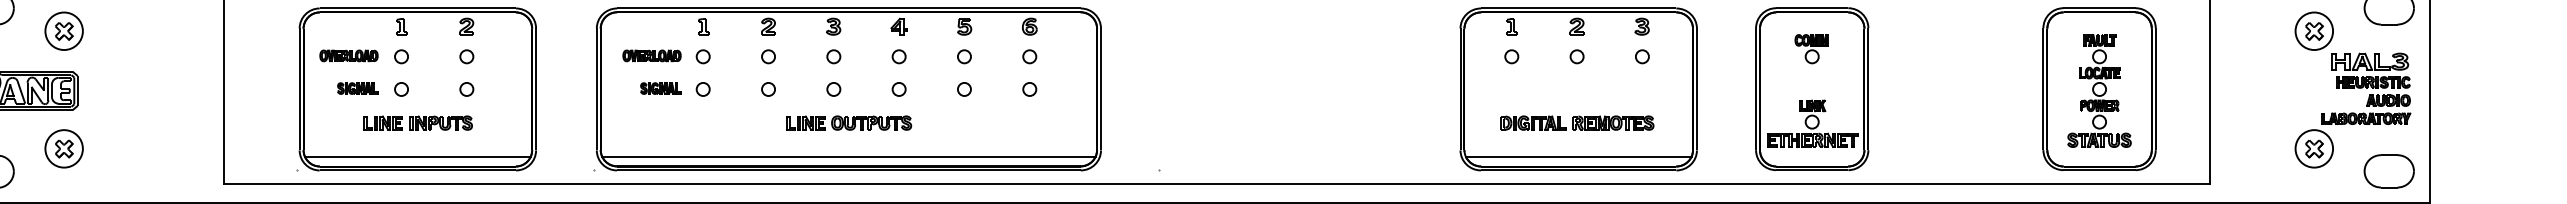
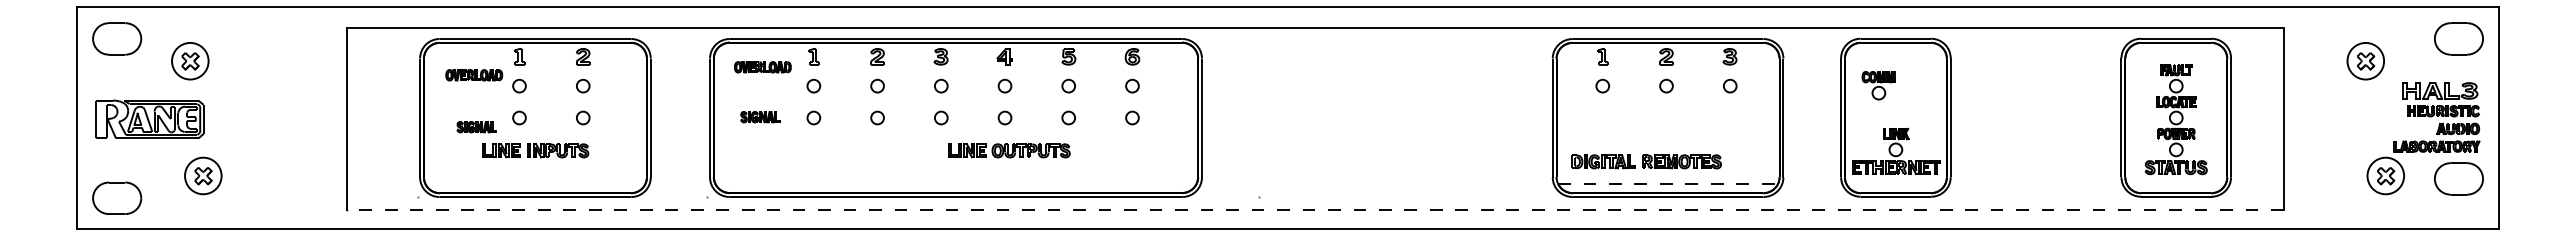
part: (2314, 31) -> (2365, 61), moved
part: (1811, 48) -> (1878, 85), moved
part: (349, 56) -> (474, 75), moved
part: (651, 56) -> (762, 67), moved
part: (357, 88) -> (476, 127), moved
part: (660, 88) -> (760, 117), moved
part: (849, 122) -> (1009, 150), moved
part: (1577, 122) -> (1646, 161), moved
part: (64, 148) -> (203, 175), moved
line: (417, 156) -> (535, 183), removed
line: (848, 156) -> (955, 183), removed
line: (1579, 156) -> (1668, 183), solid -> dashed
part: (2388, 170) -> (2458, 178), moved
line: (1217, 183) -> (1315, 209), solid -> dashed

